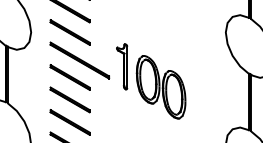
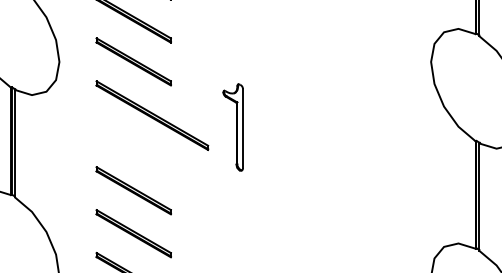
part: (69, 77) -> (132, 147), removed
part: (160, 87) -> (306, 167), removed

